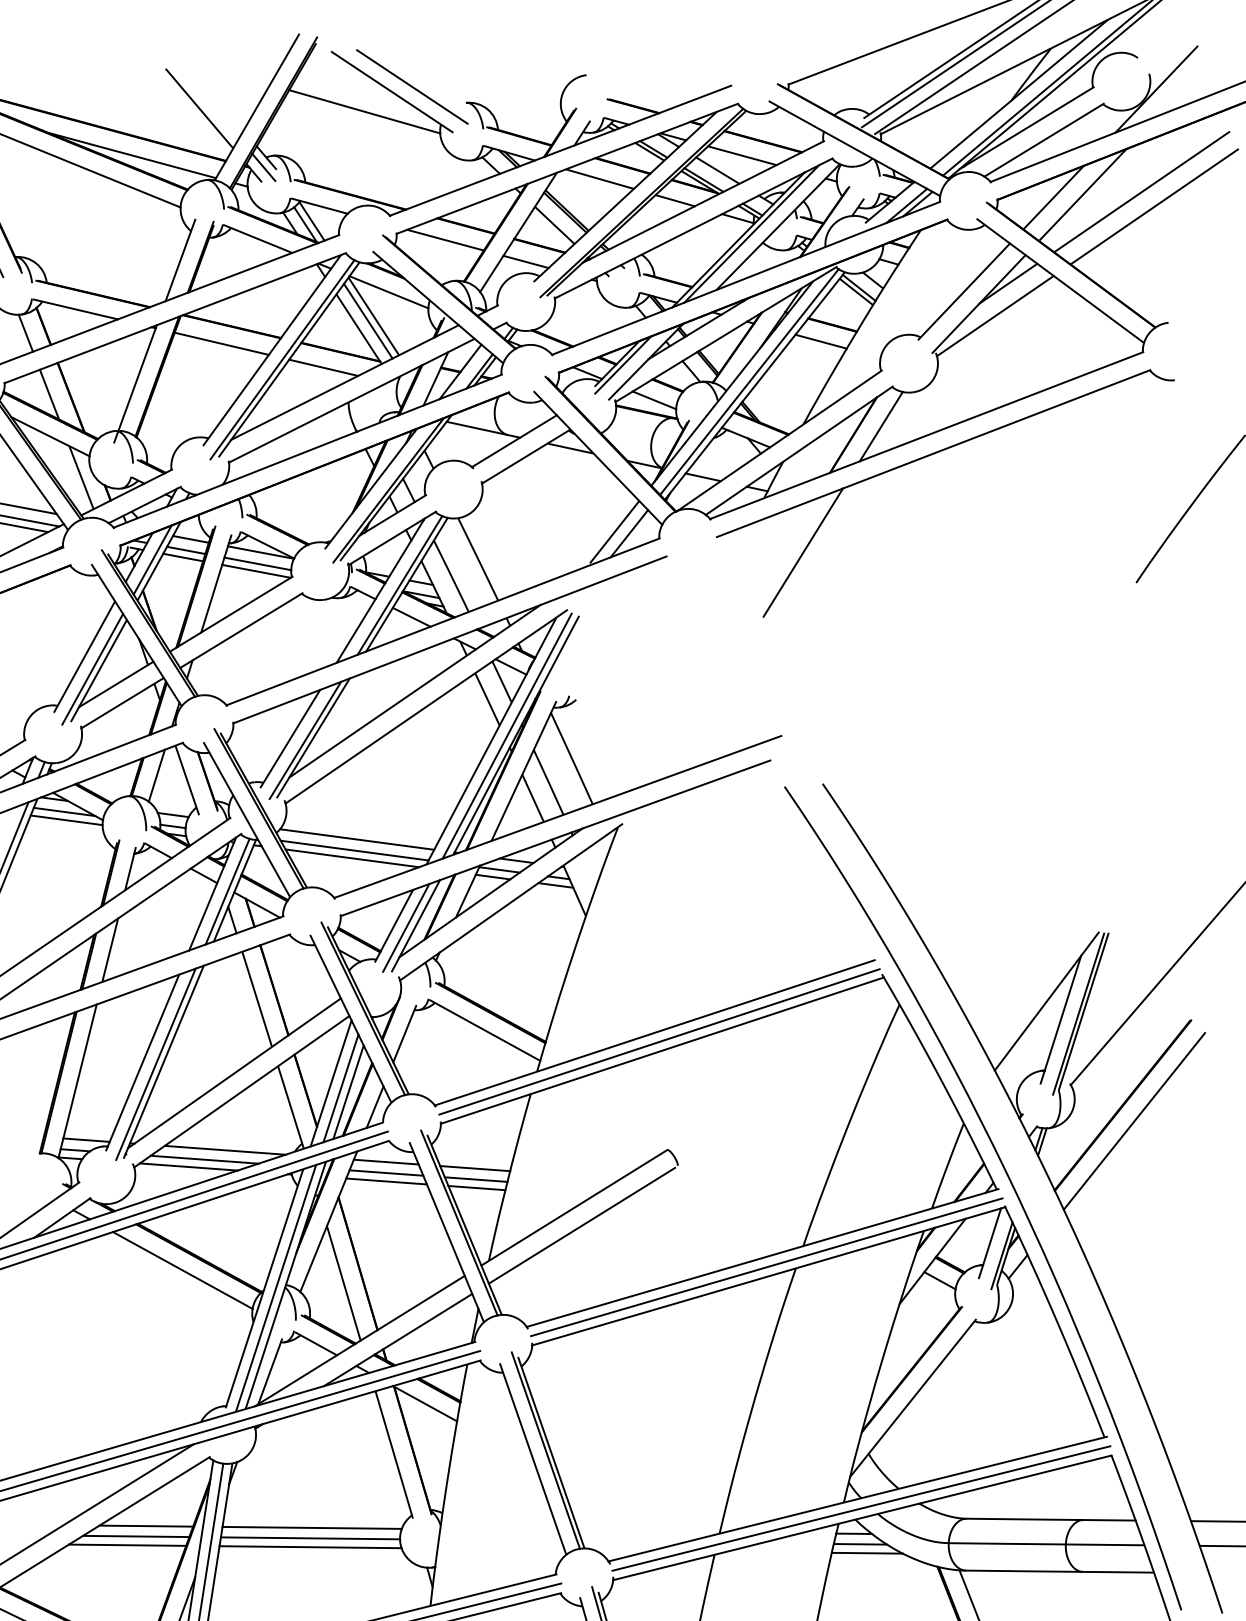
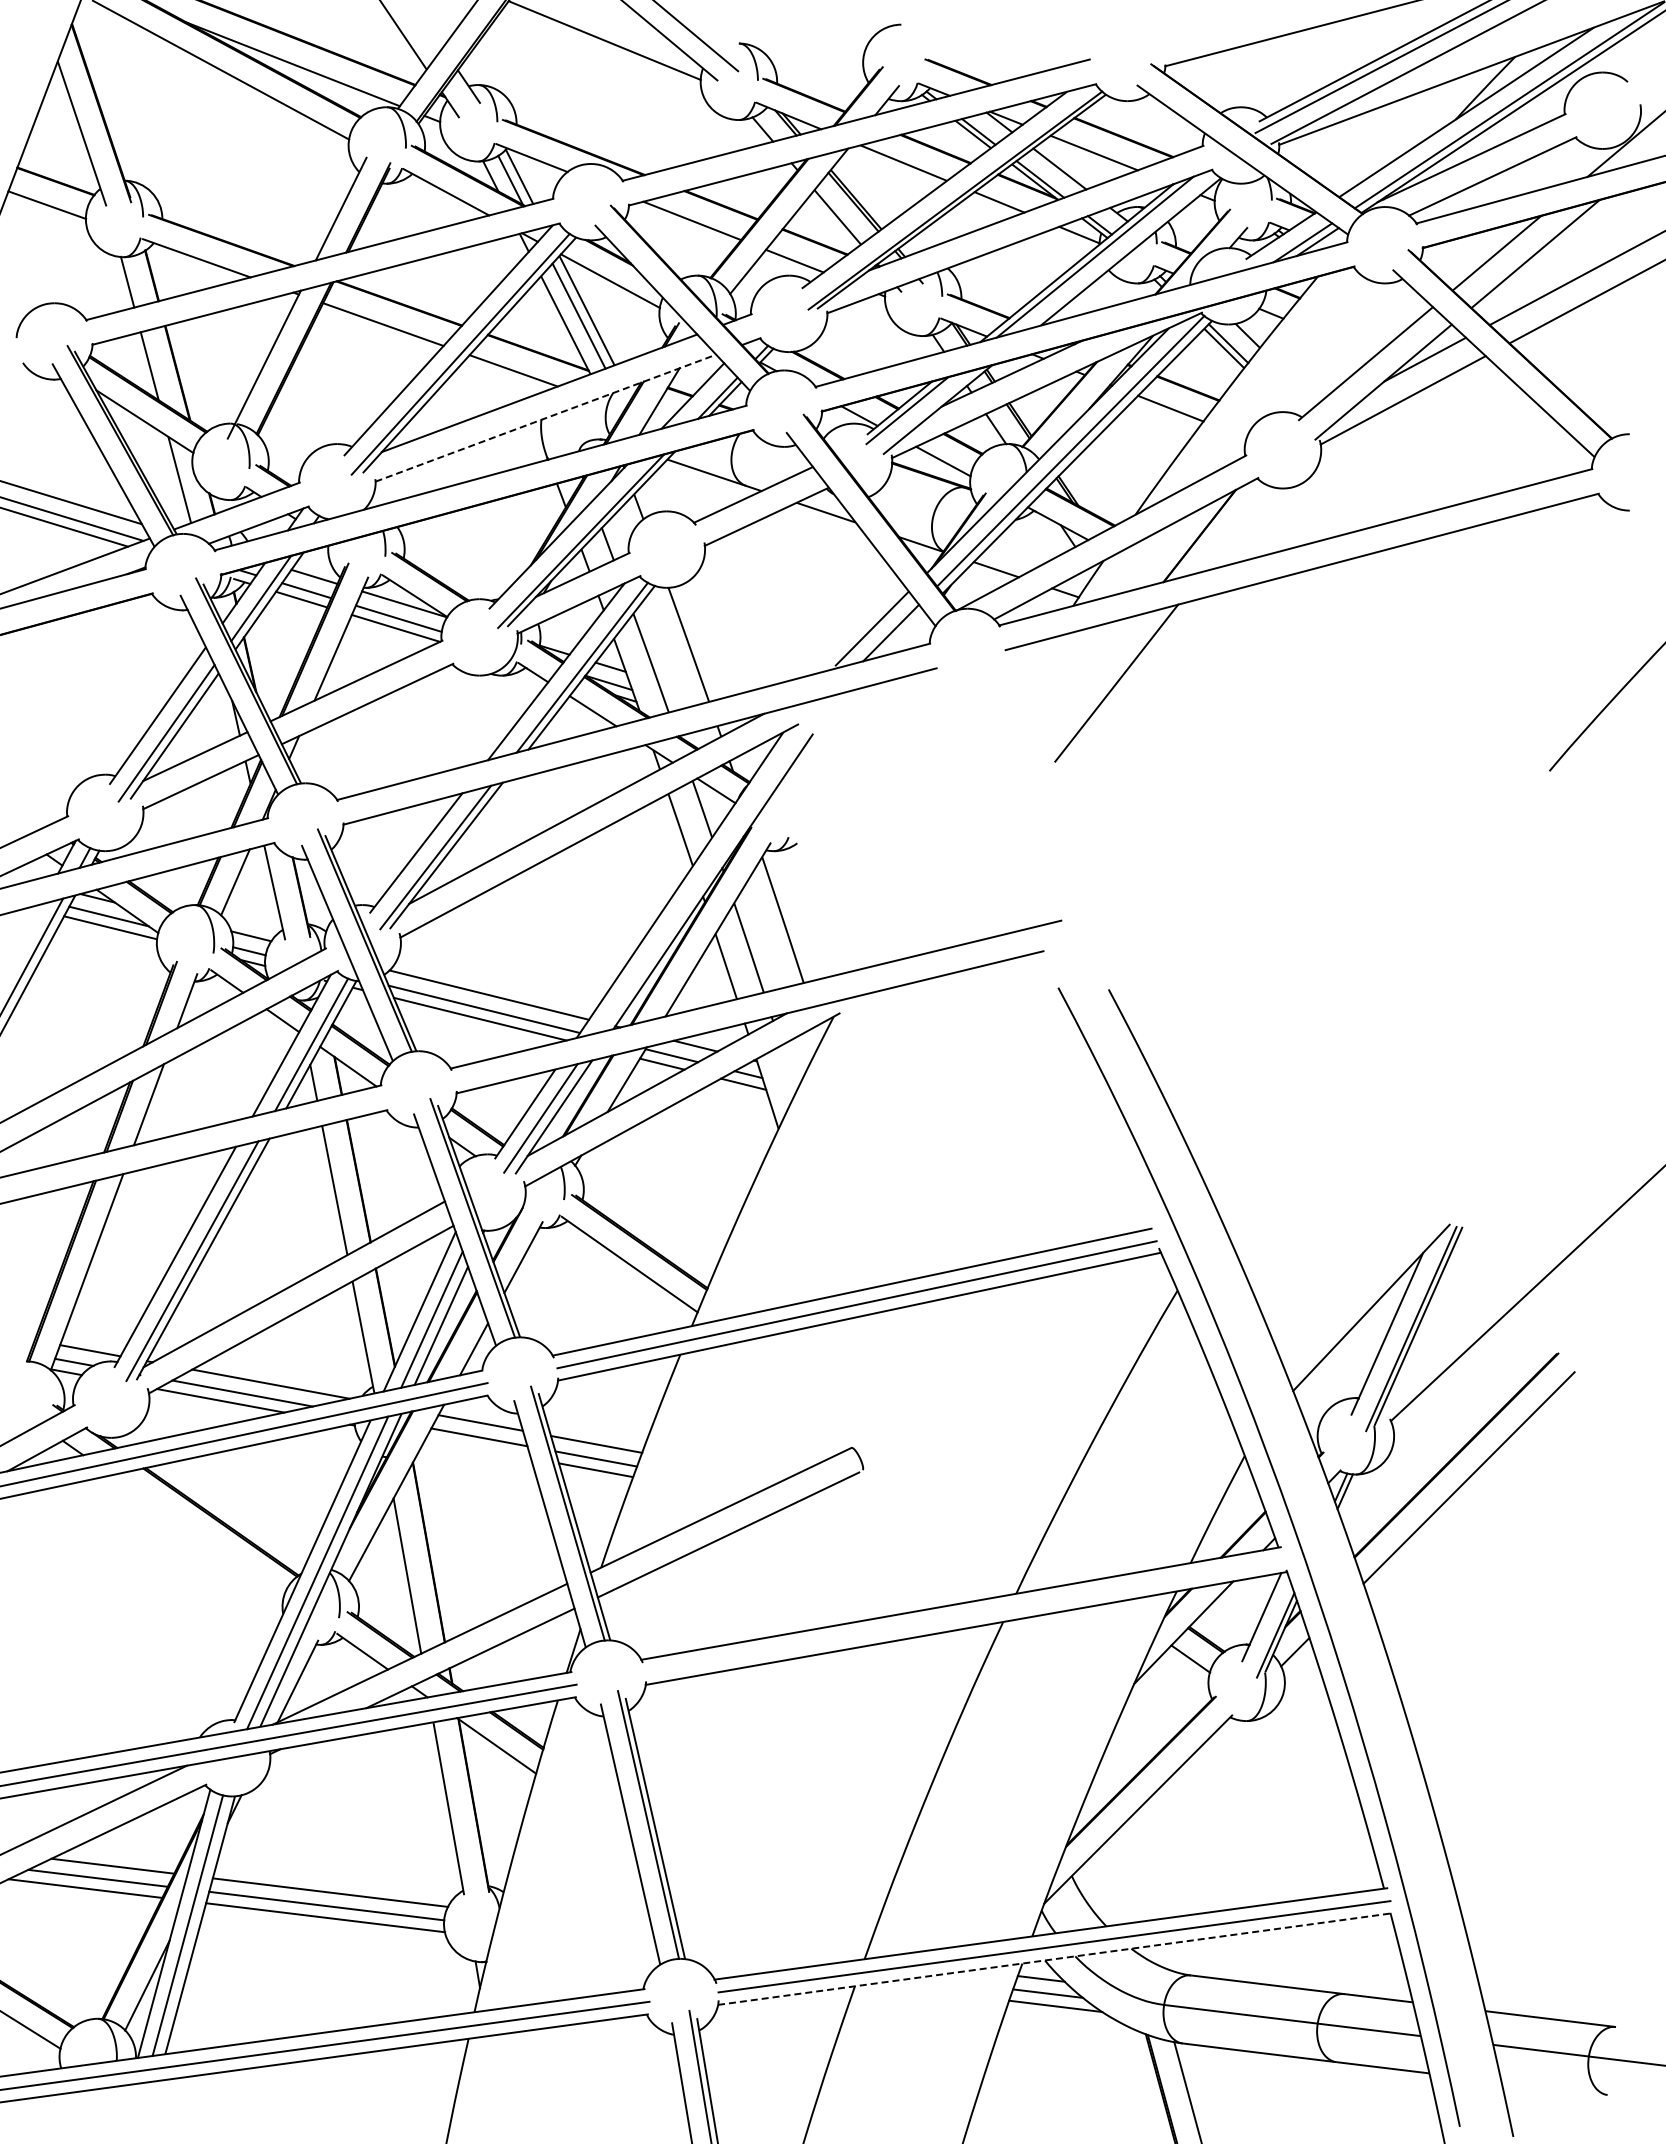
line: (264, 167) -> (464, 98), removed
line: (351, 401) -> (545, 418), solid -> dashed
line: (881, 426) -> (1237, 528), removed
line: (506, 735) -> (700, 880), removed
line: (385, 1181) -> (477, 1448), removed
line: (766, 1267) -> (964, 1616), removed
line: (182, 1270) -> (197, 1535), removed
line: (862, 1518) -> (1054, 1959), solid -> dashed

